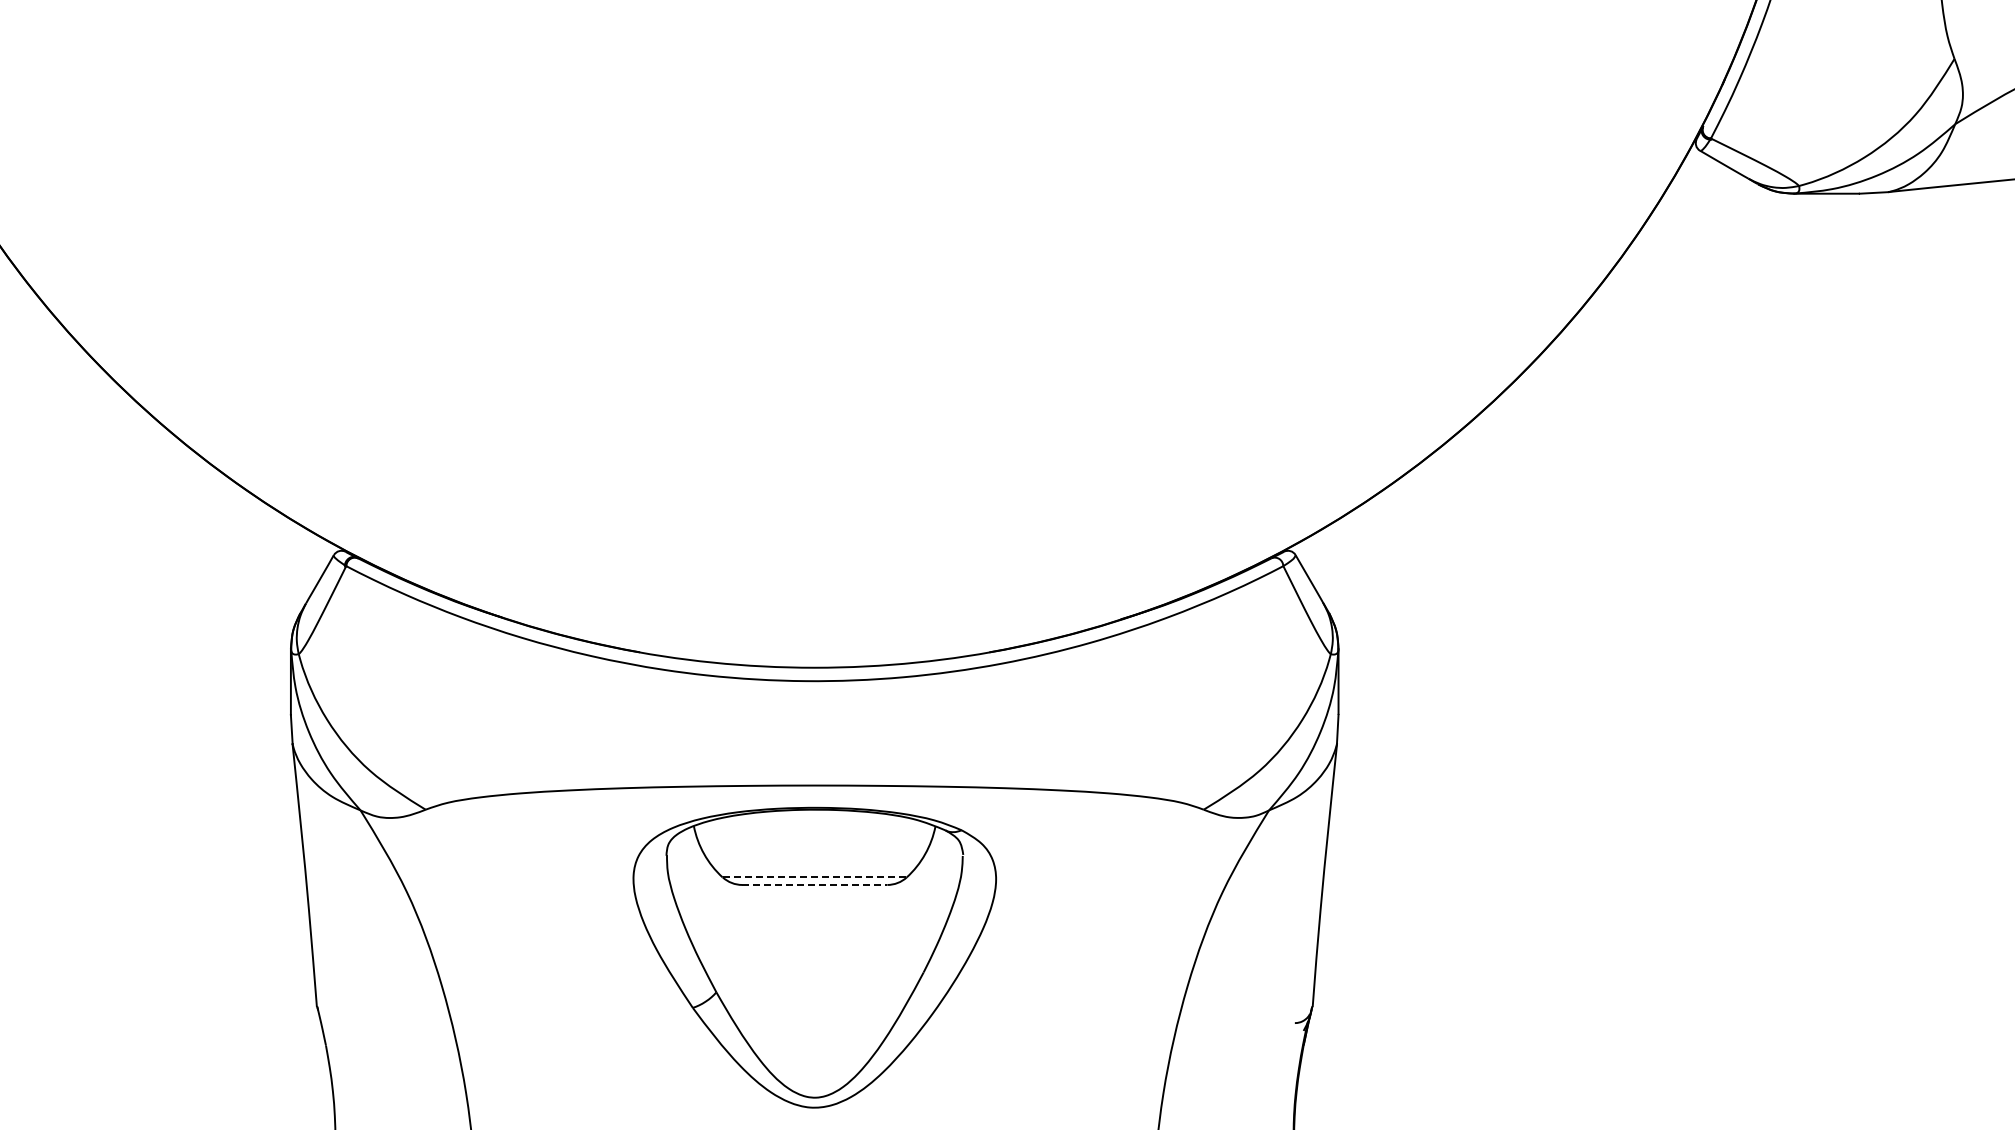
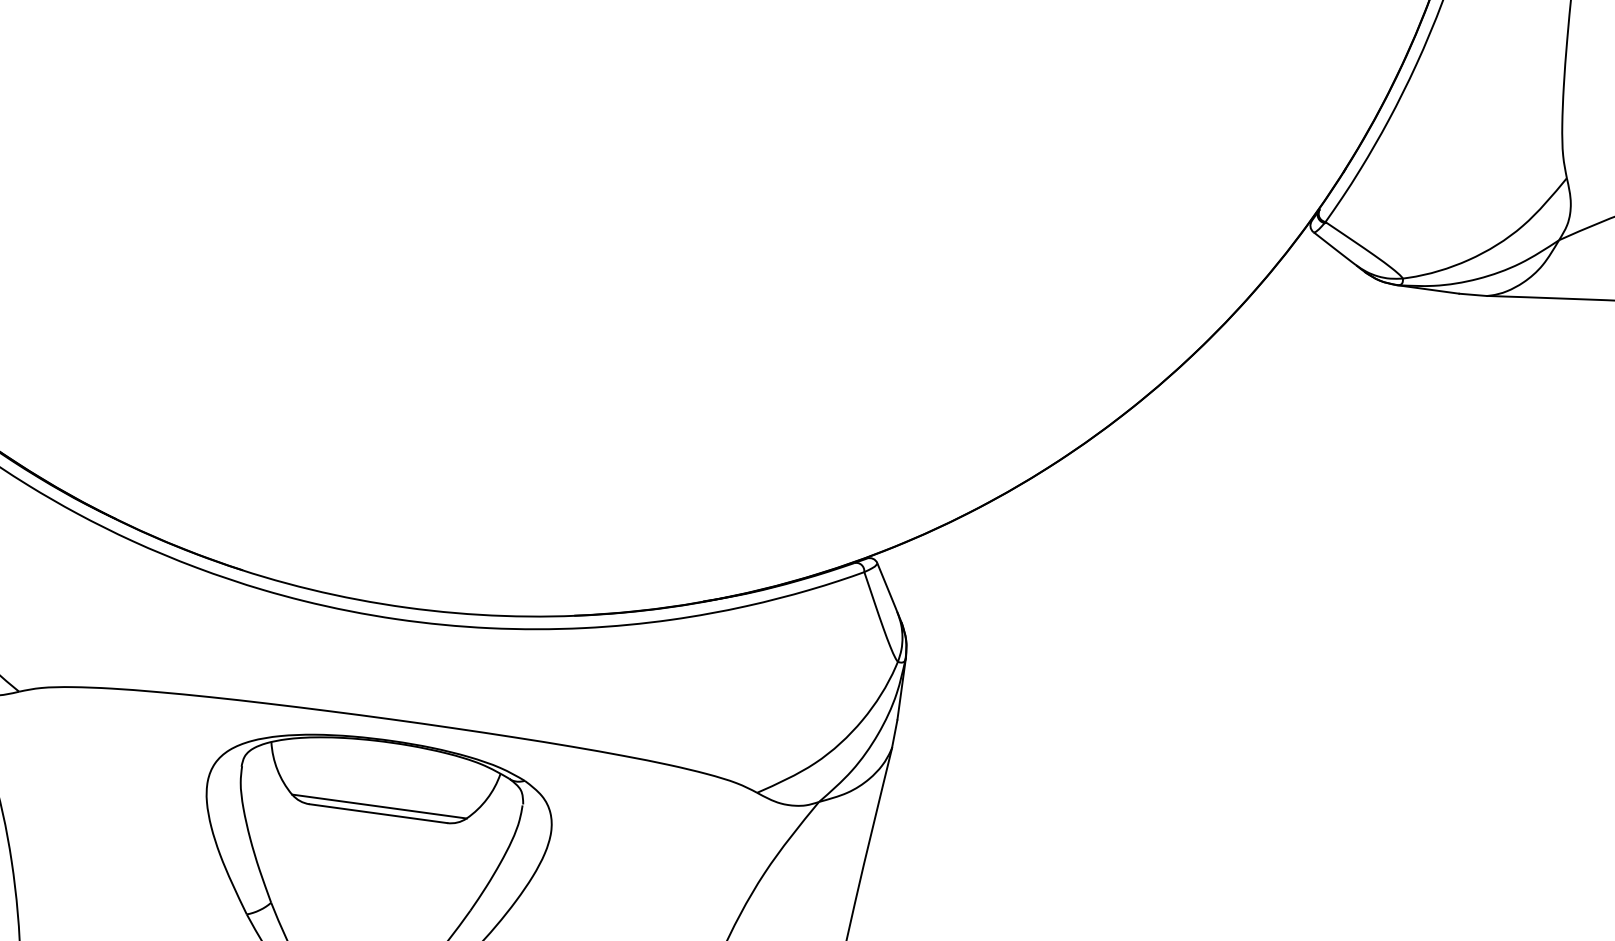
line: (815, 877) -> (380, 806), dashed -> solid
line: (814, 884) -> (378, 813), dashed -> solid

